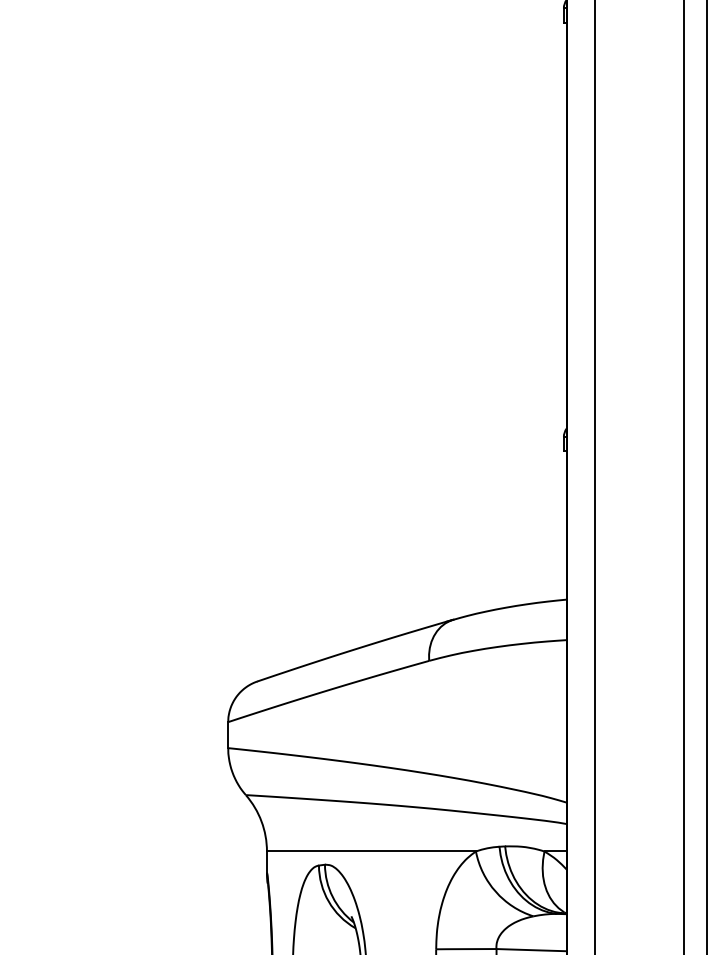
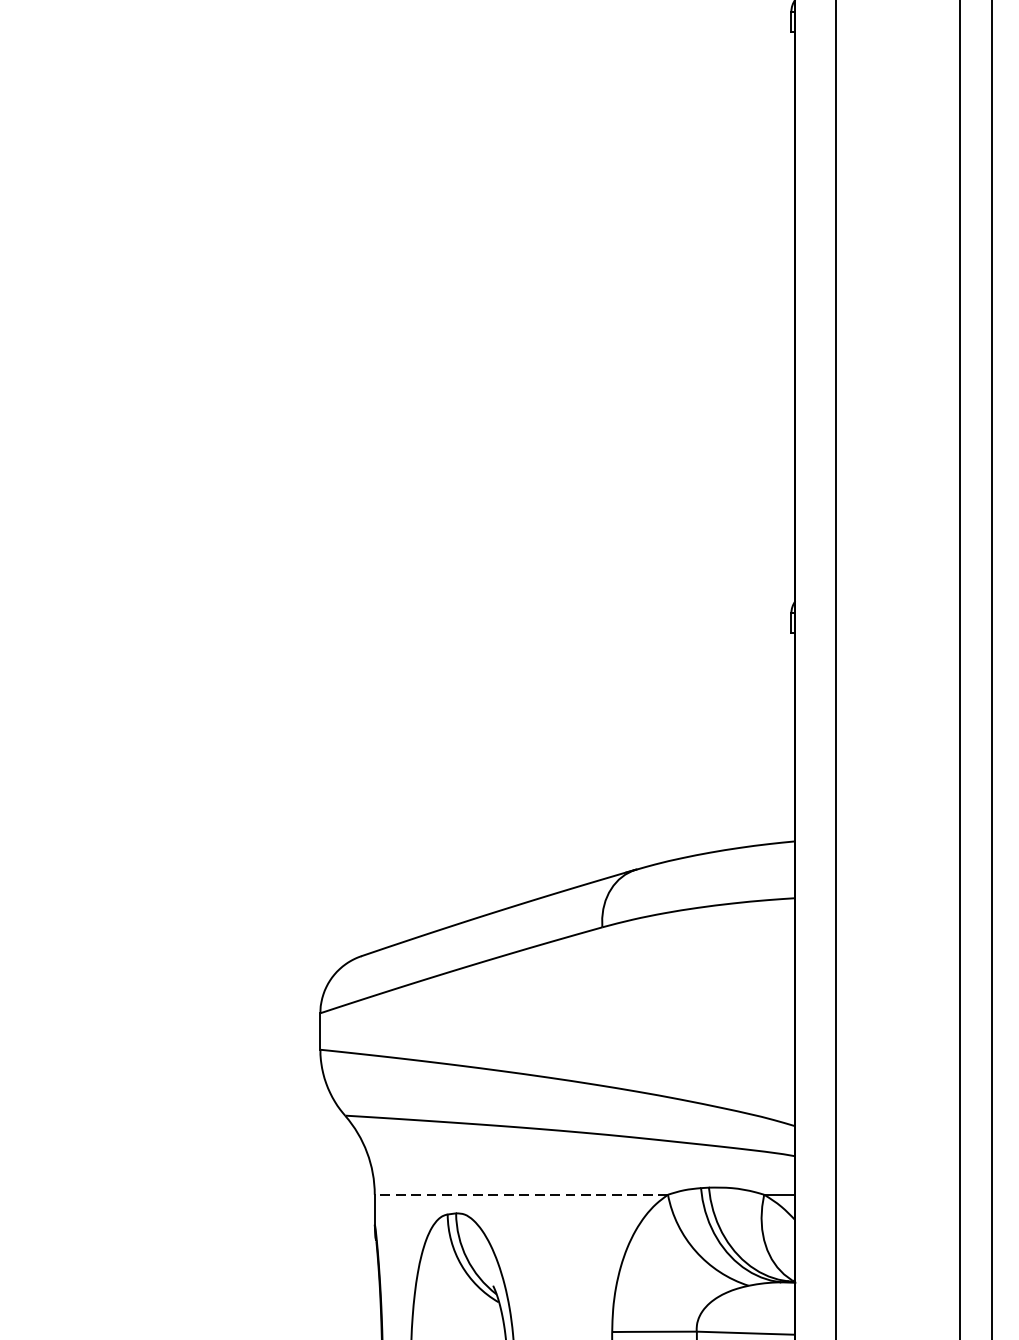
line: (370, 851) -> (520, 1194), solid -> dashed

